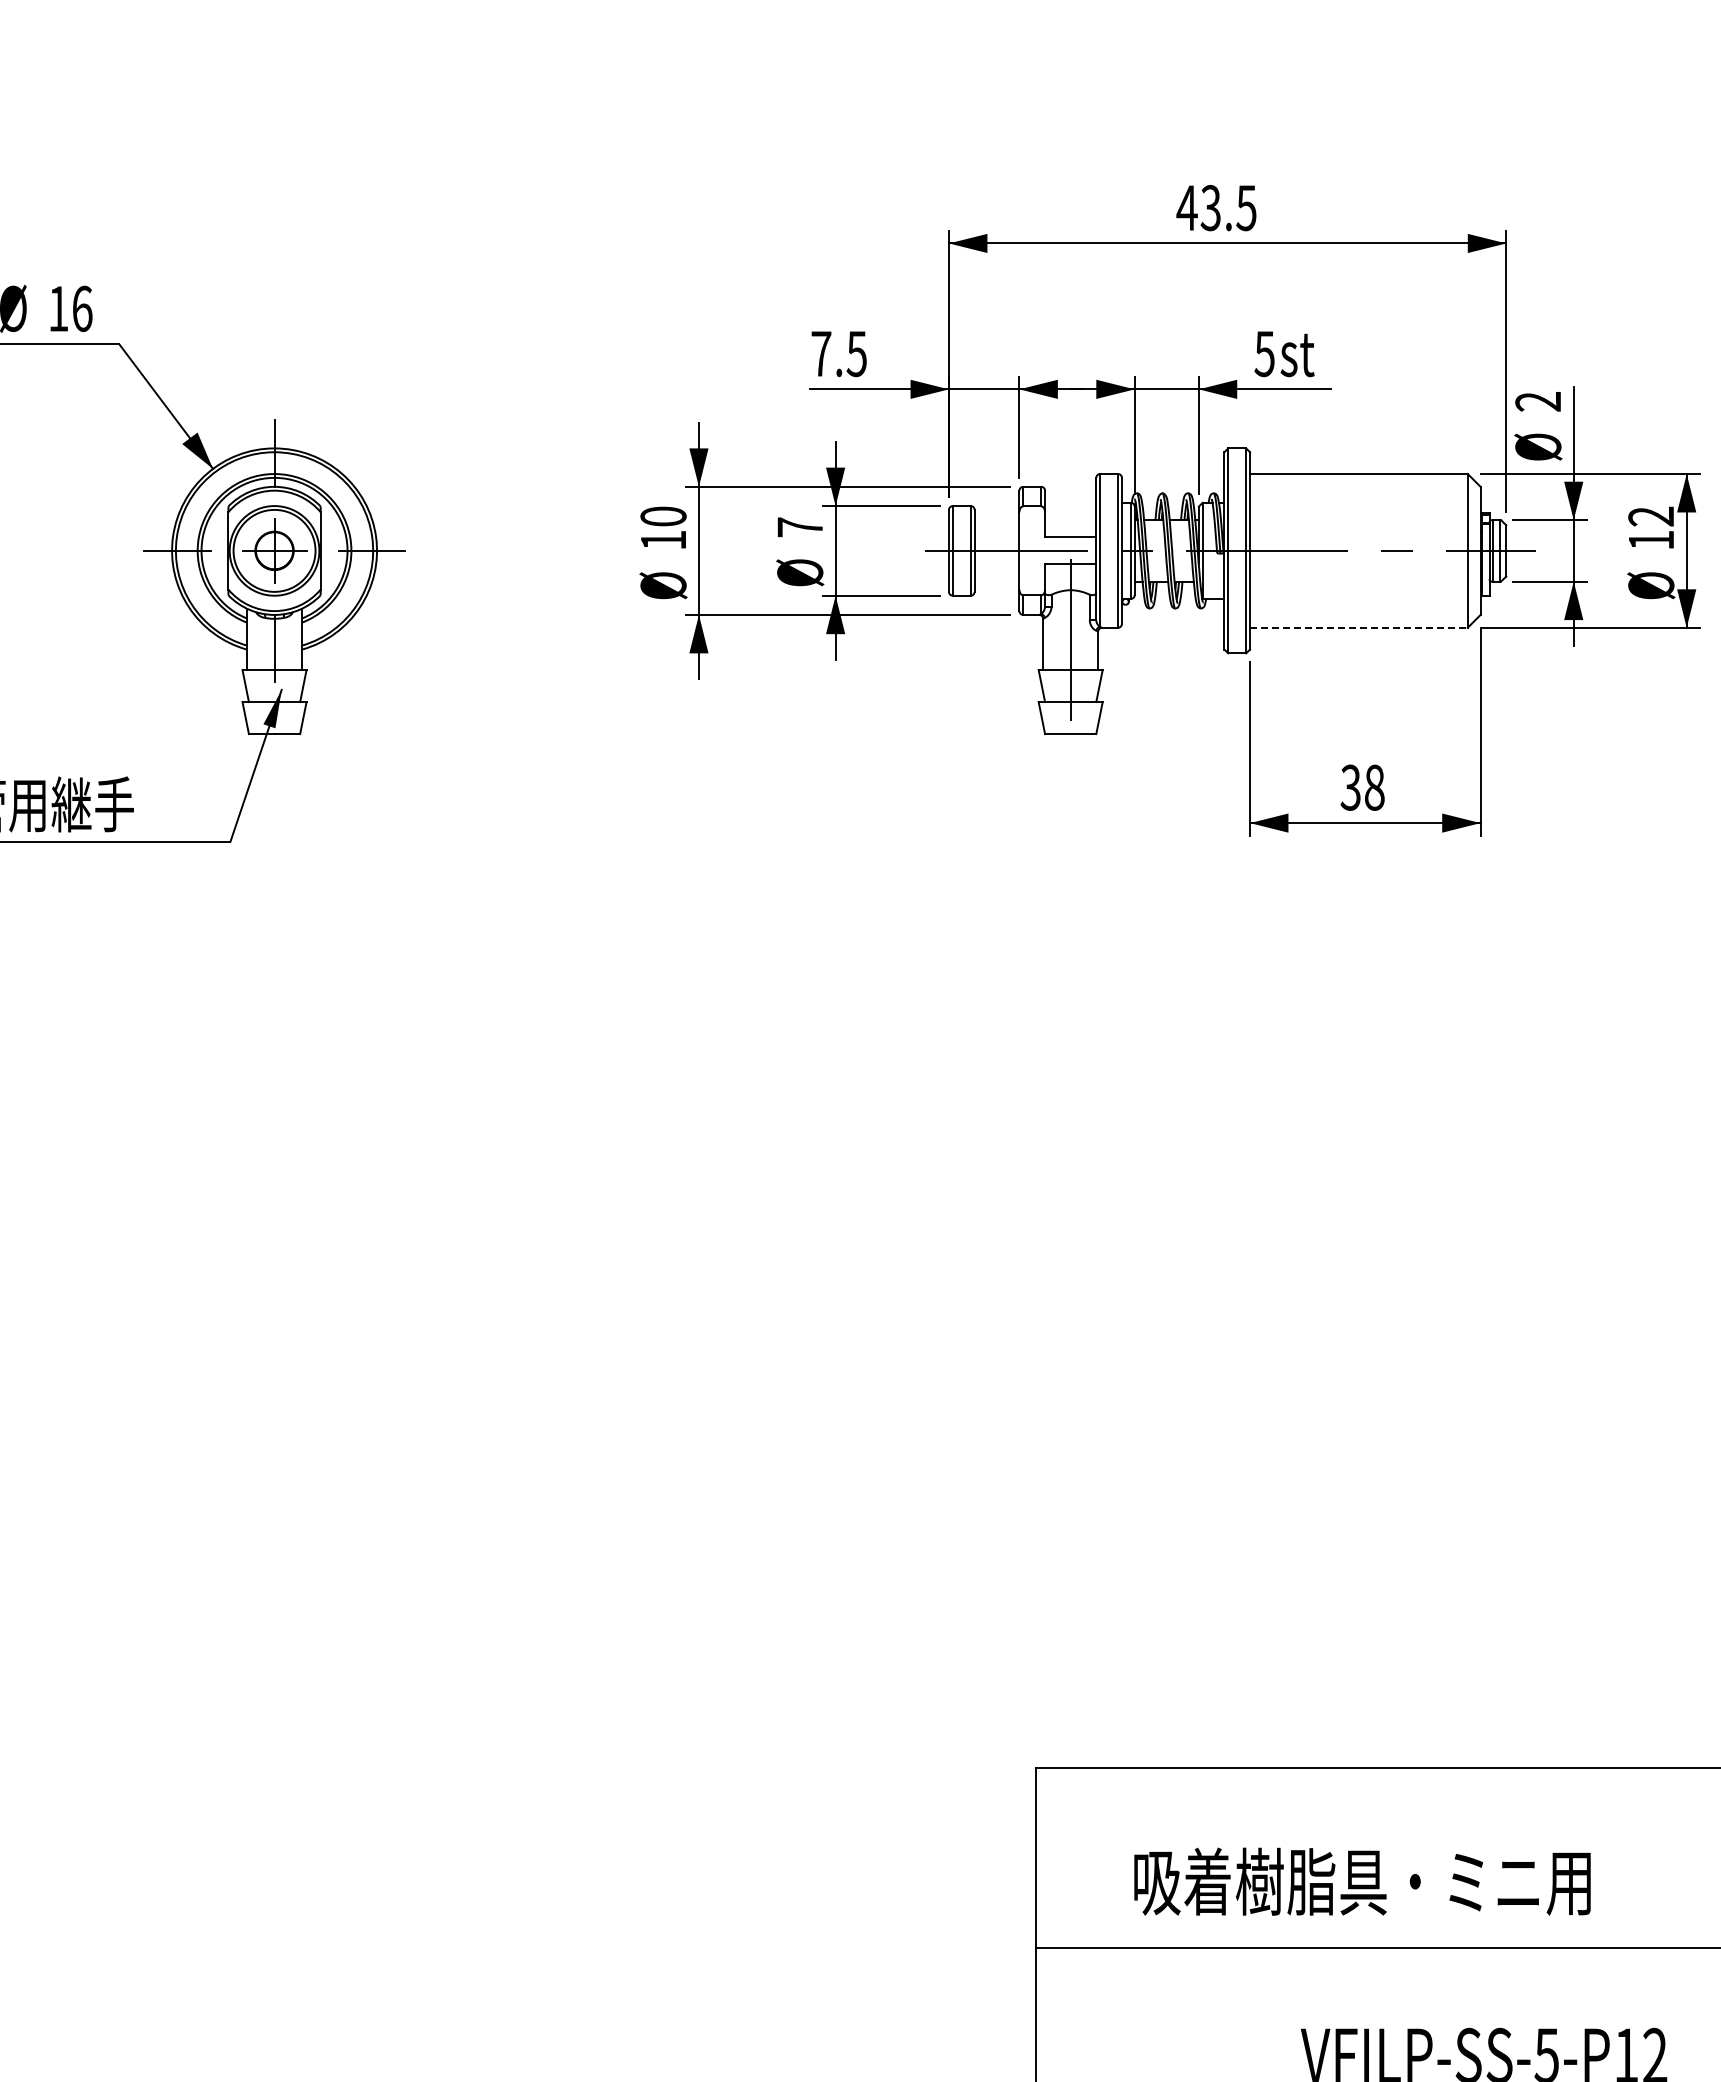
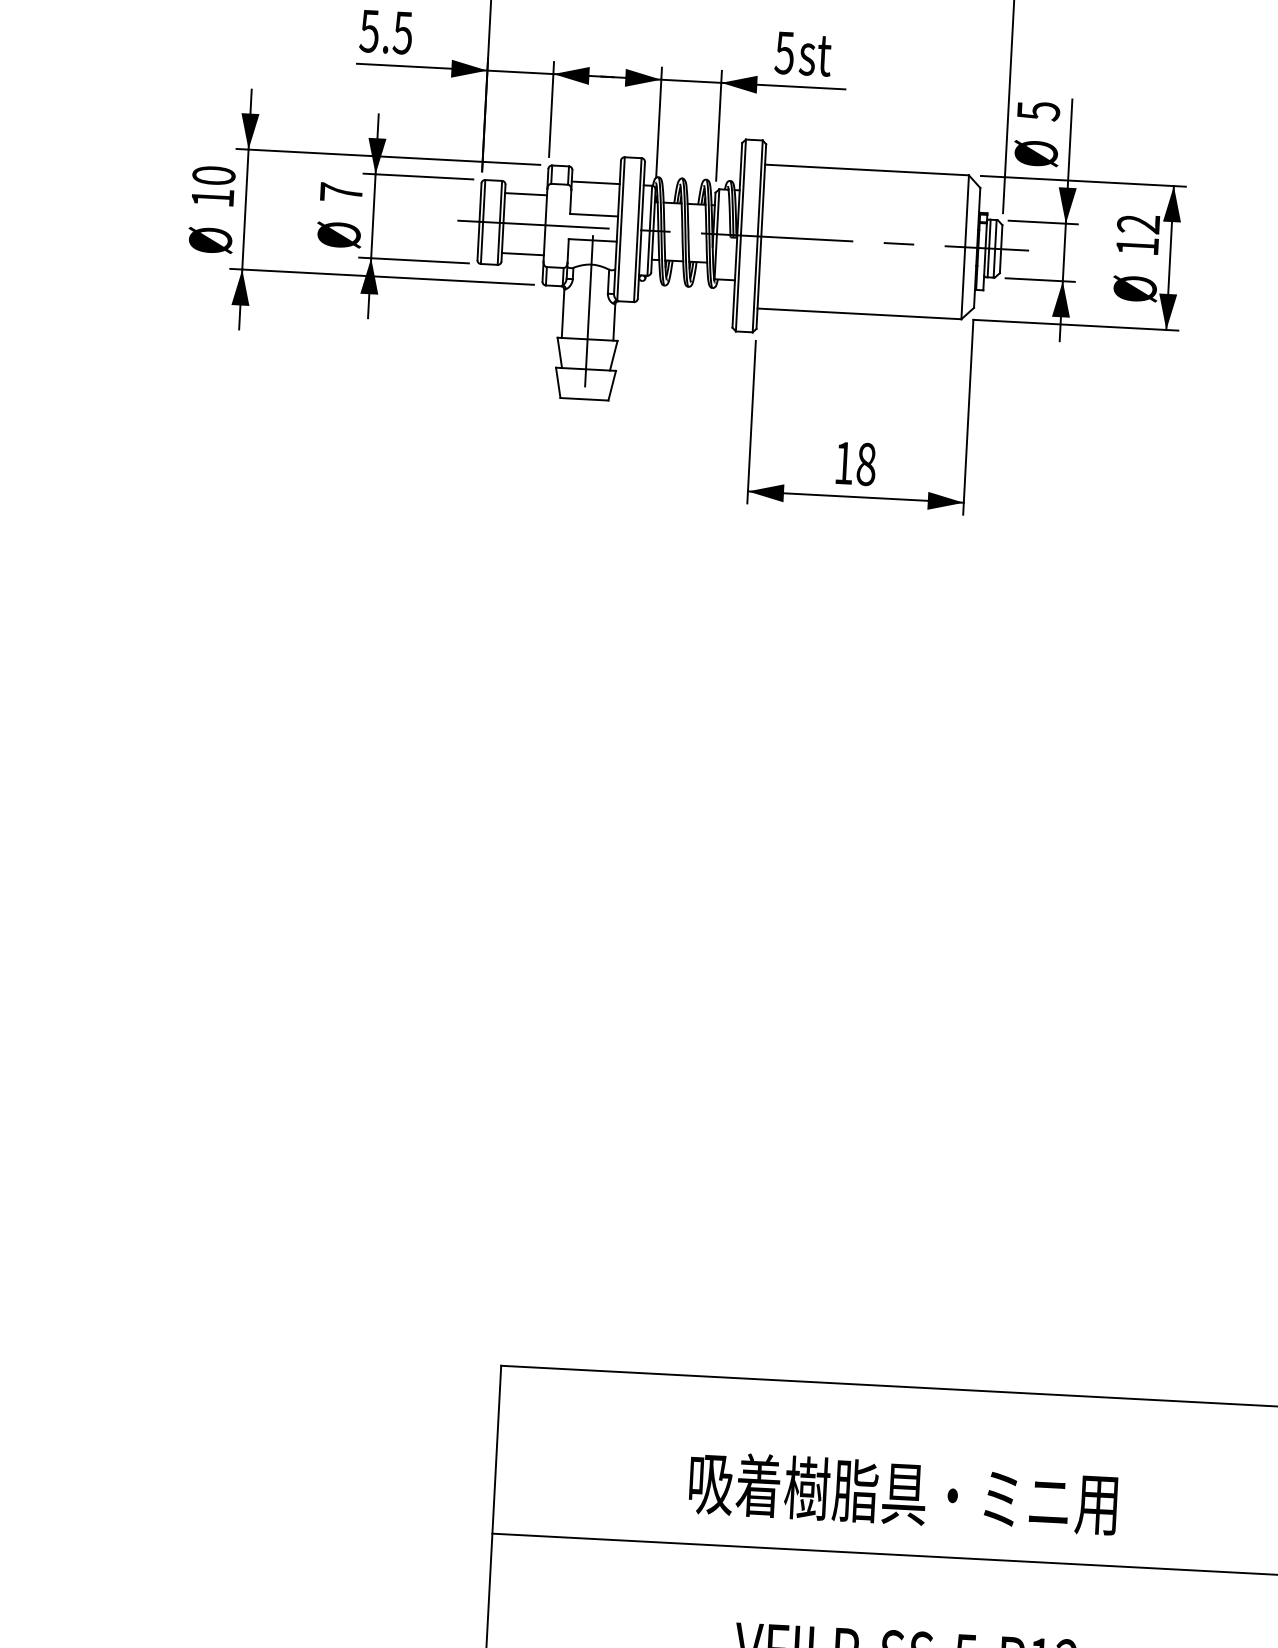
text: (821, 354) -> (369, 31), 7.5 -> 5.5
text: (1538, 402) -> (1038, 111), 2 -> 5
line: (1070, 502) -> (595, 182), added
line: (996, 518) -> (525, 193), added
line: (996, 582) -> (522, 253), added
line: (1358, 627) -> (859, 313), dashed -> solid
text: (1350, 787) -> (843, 463), 38 -> 18
text: (1362, 1881) -> (903, 1493), moved

